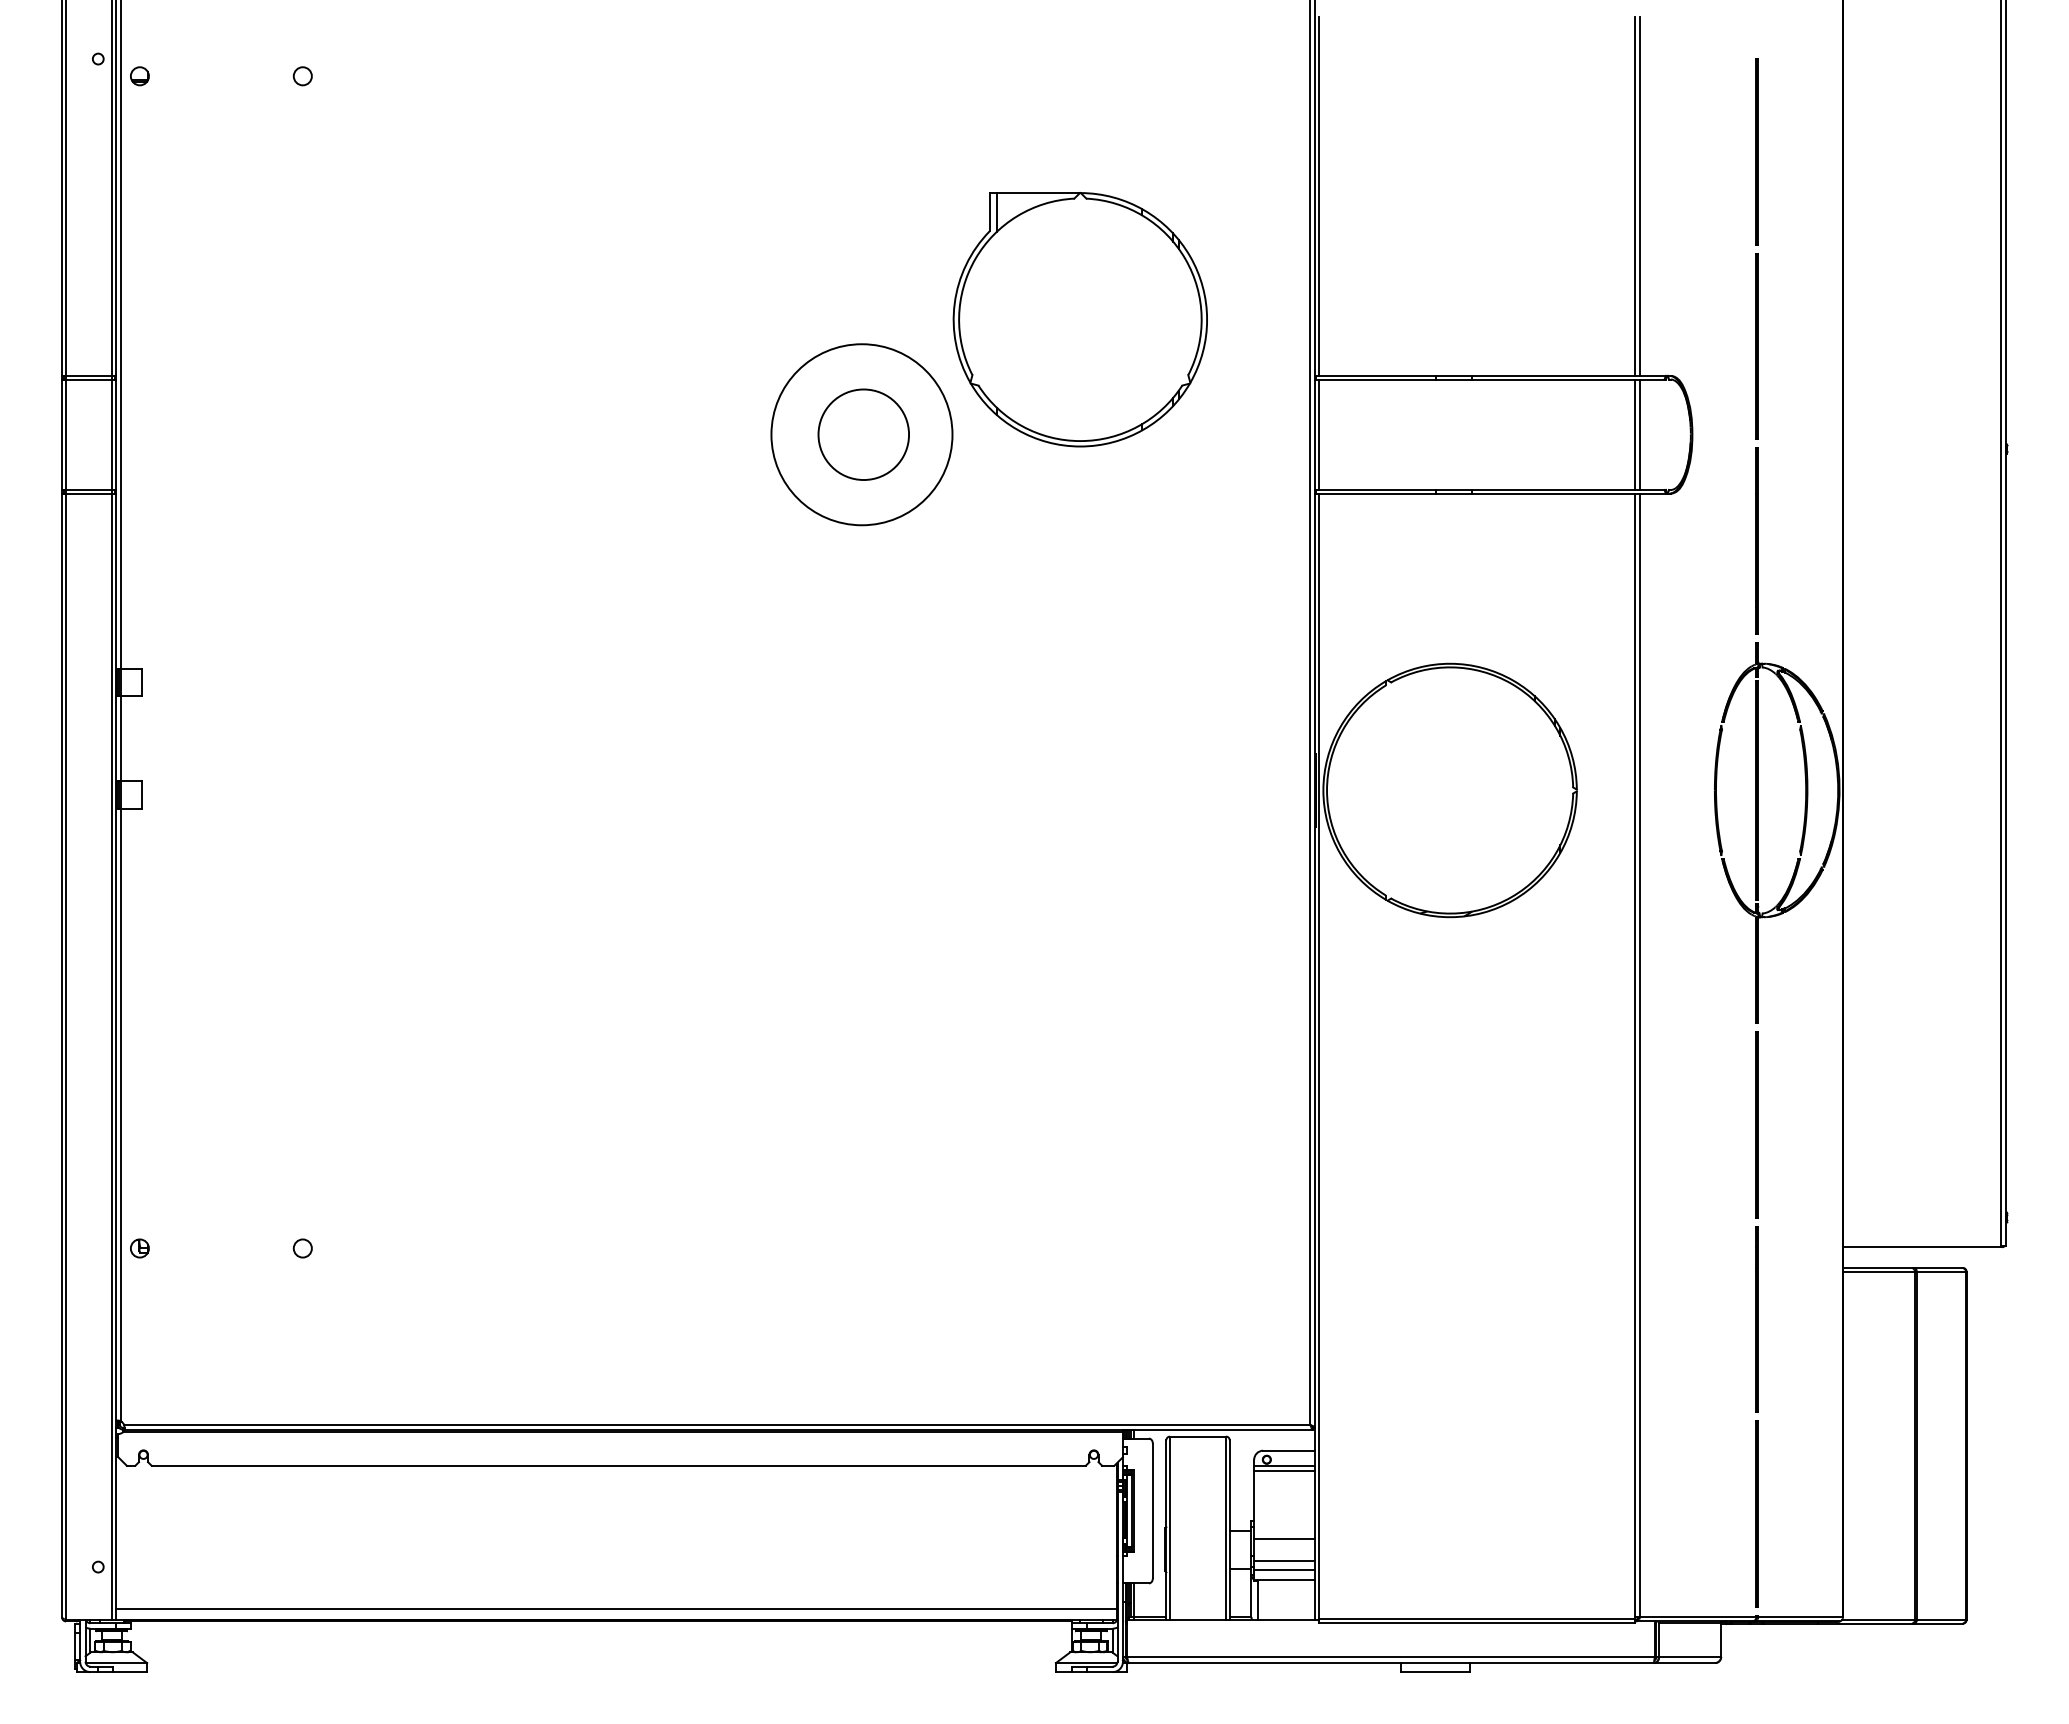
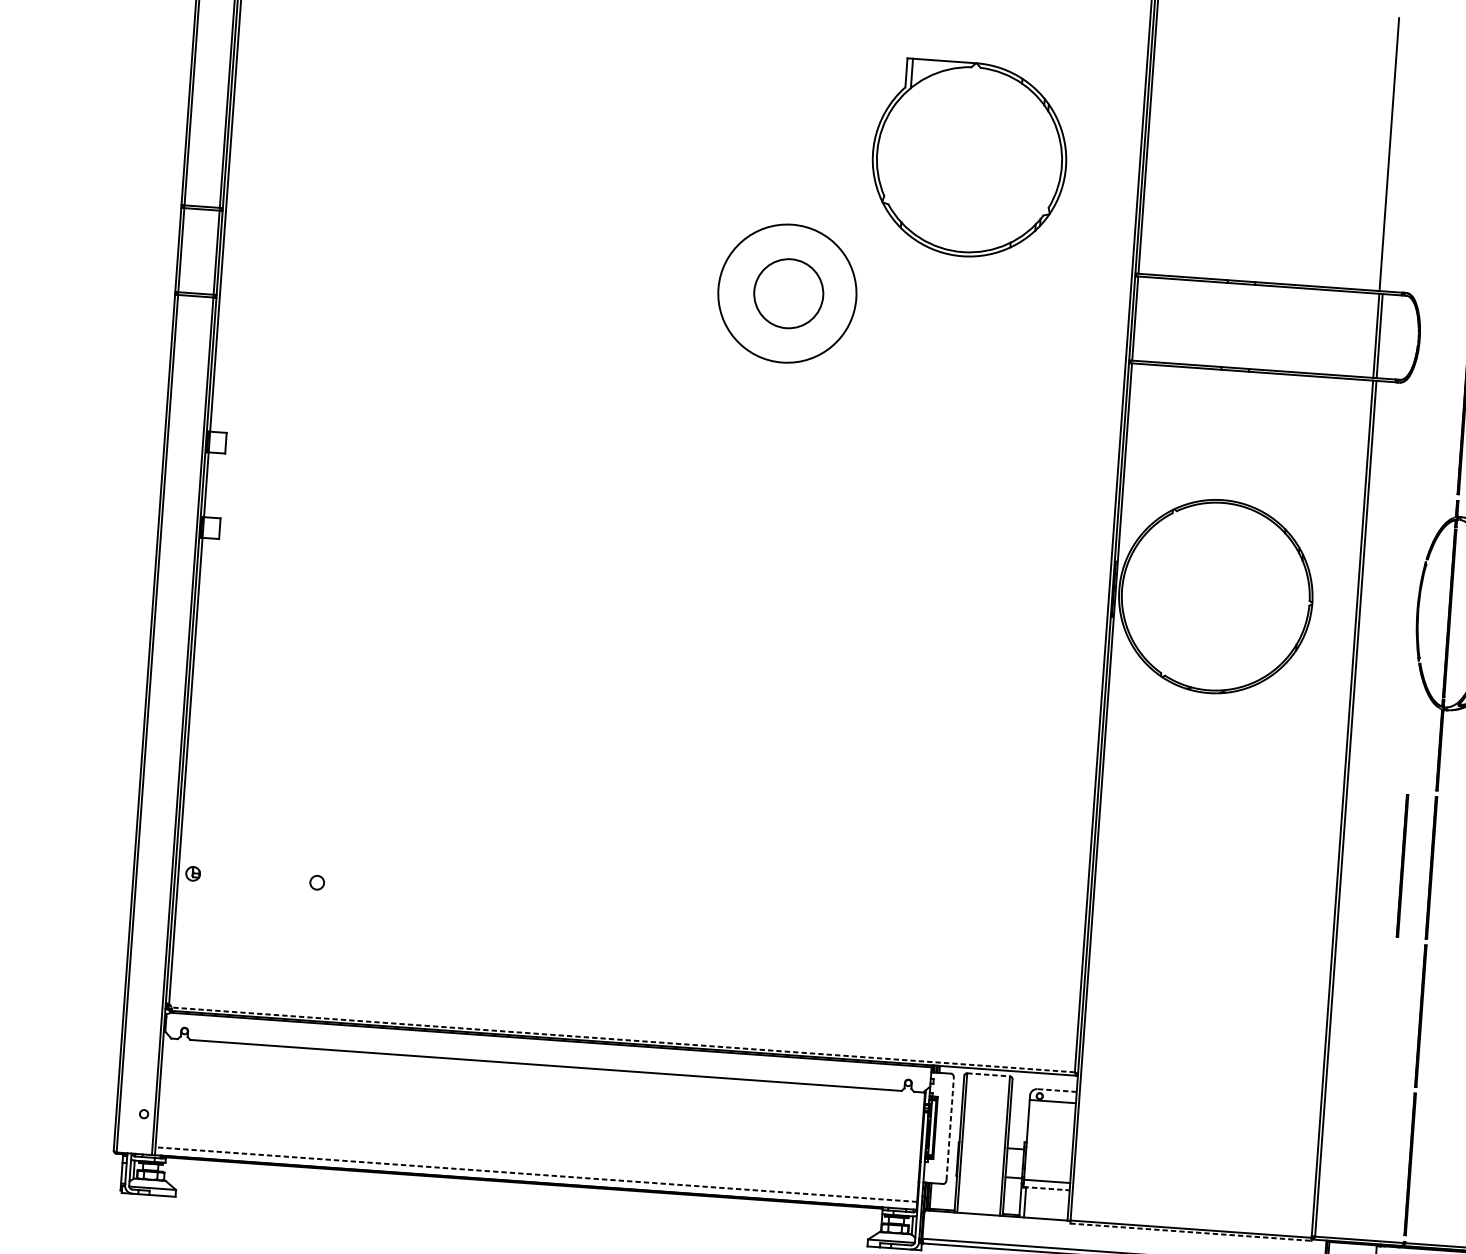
line: (1639, 196) -> (1392, 154), removed
part: (1079, 319) -> (968, 159), moved
line: (1718, 1124) -> (1401, 865), added
line: (716, 1425) -> (622, 1040), solid -> dashed
line: (1198, 1436) -> (988, 1074), solid -> dashed
line: (1289, 1450) -> (1057, 1090), solid -> dashed
line: (1284, 1470) -> (1052, 1105), removed
line: (1152, 1511) -> (949, 1129), solid -> dashed
line: (1284, 1538) -> (1048, 1157), removed
line: (1284, 1560) -> (1047, 1173), removed
line: (1285, 1579) -> (1047, 1188), solid -> dashed
line: (615, 1609) -> (535, 1174), solid -> dashed
line: (1477, 1623) -> (1191, 1232), solid -> dashed

